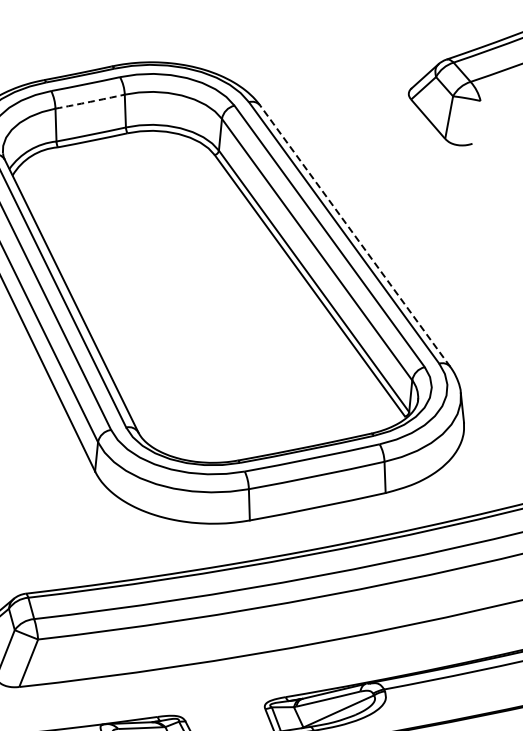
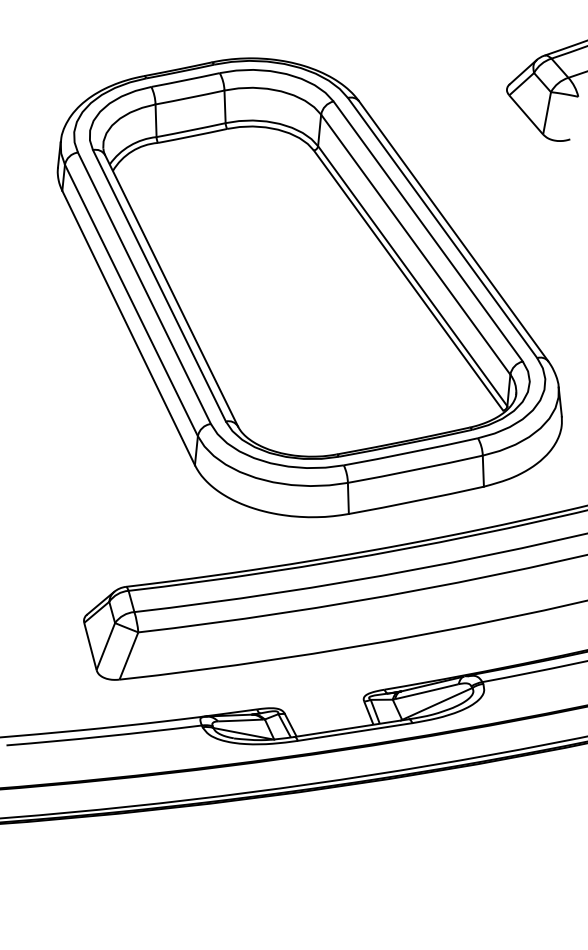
arc: (90, 101) -> (190, 97), dashed -> solid
line: (355, 236) -> (453, 231), dashed -> solid

